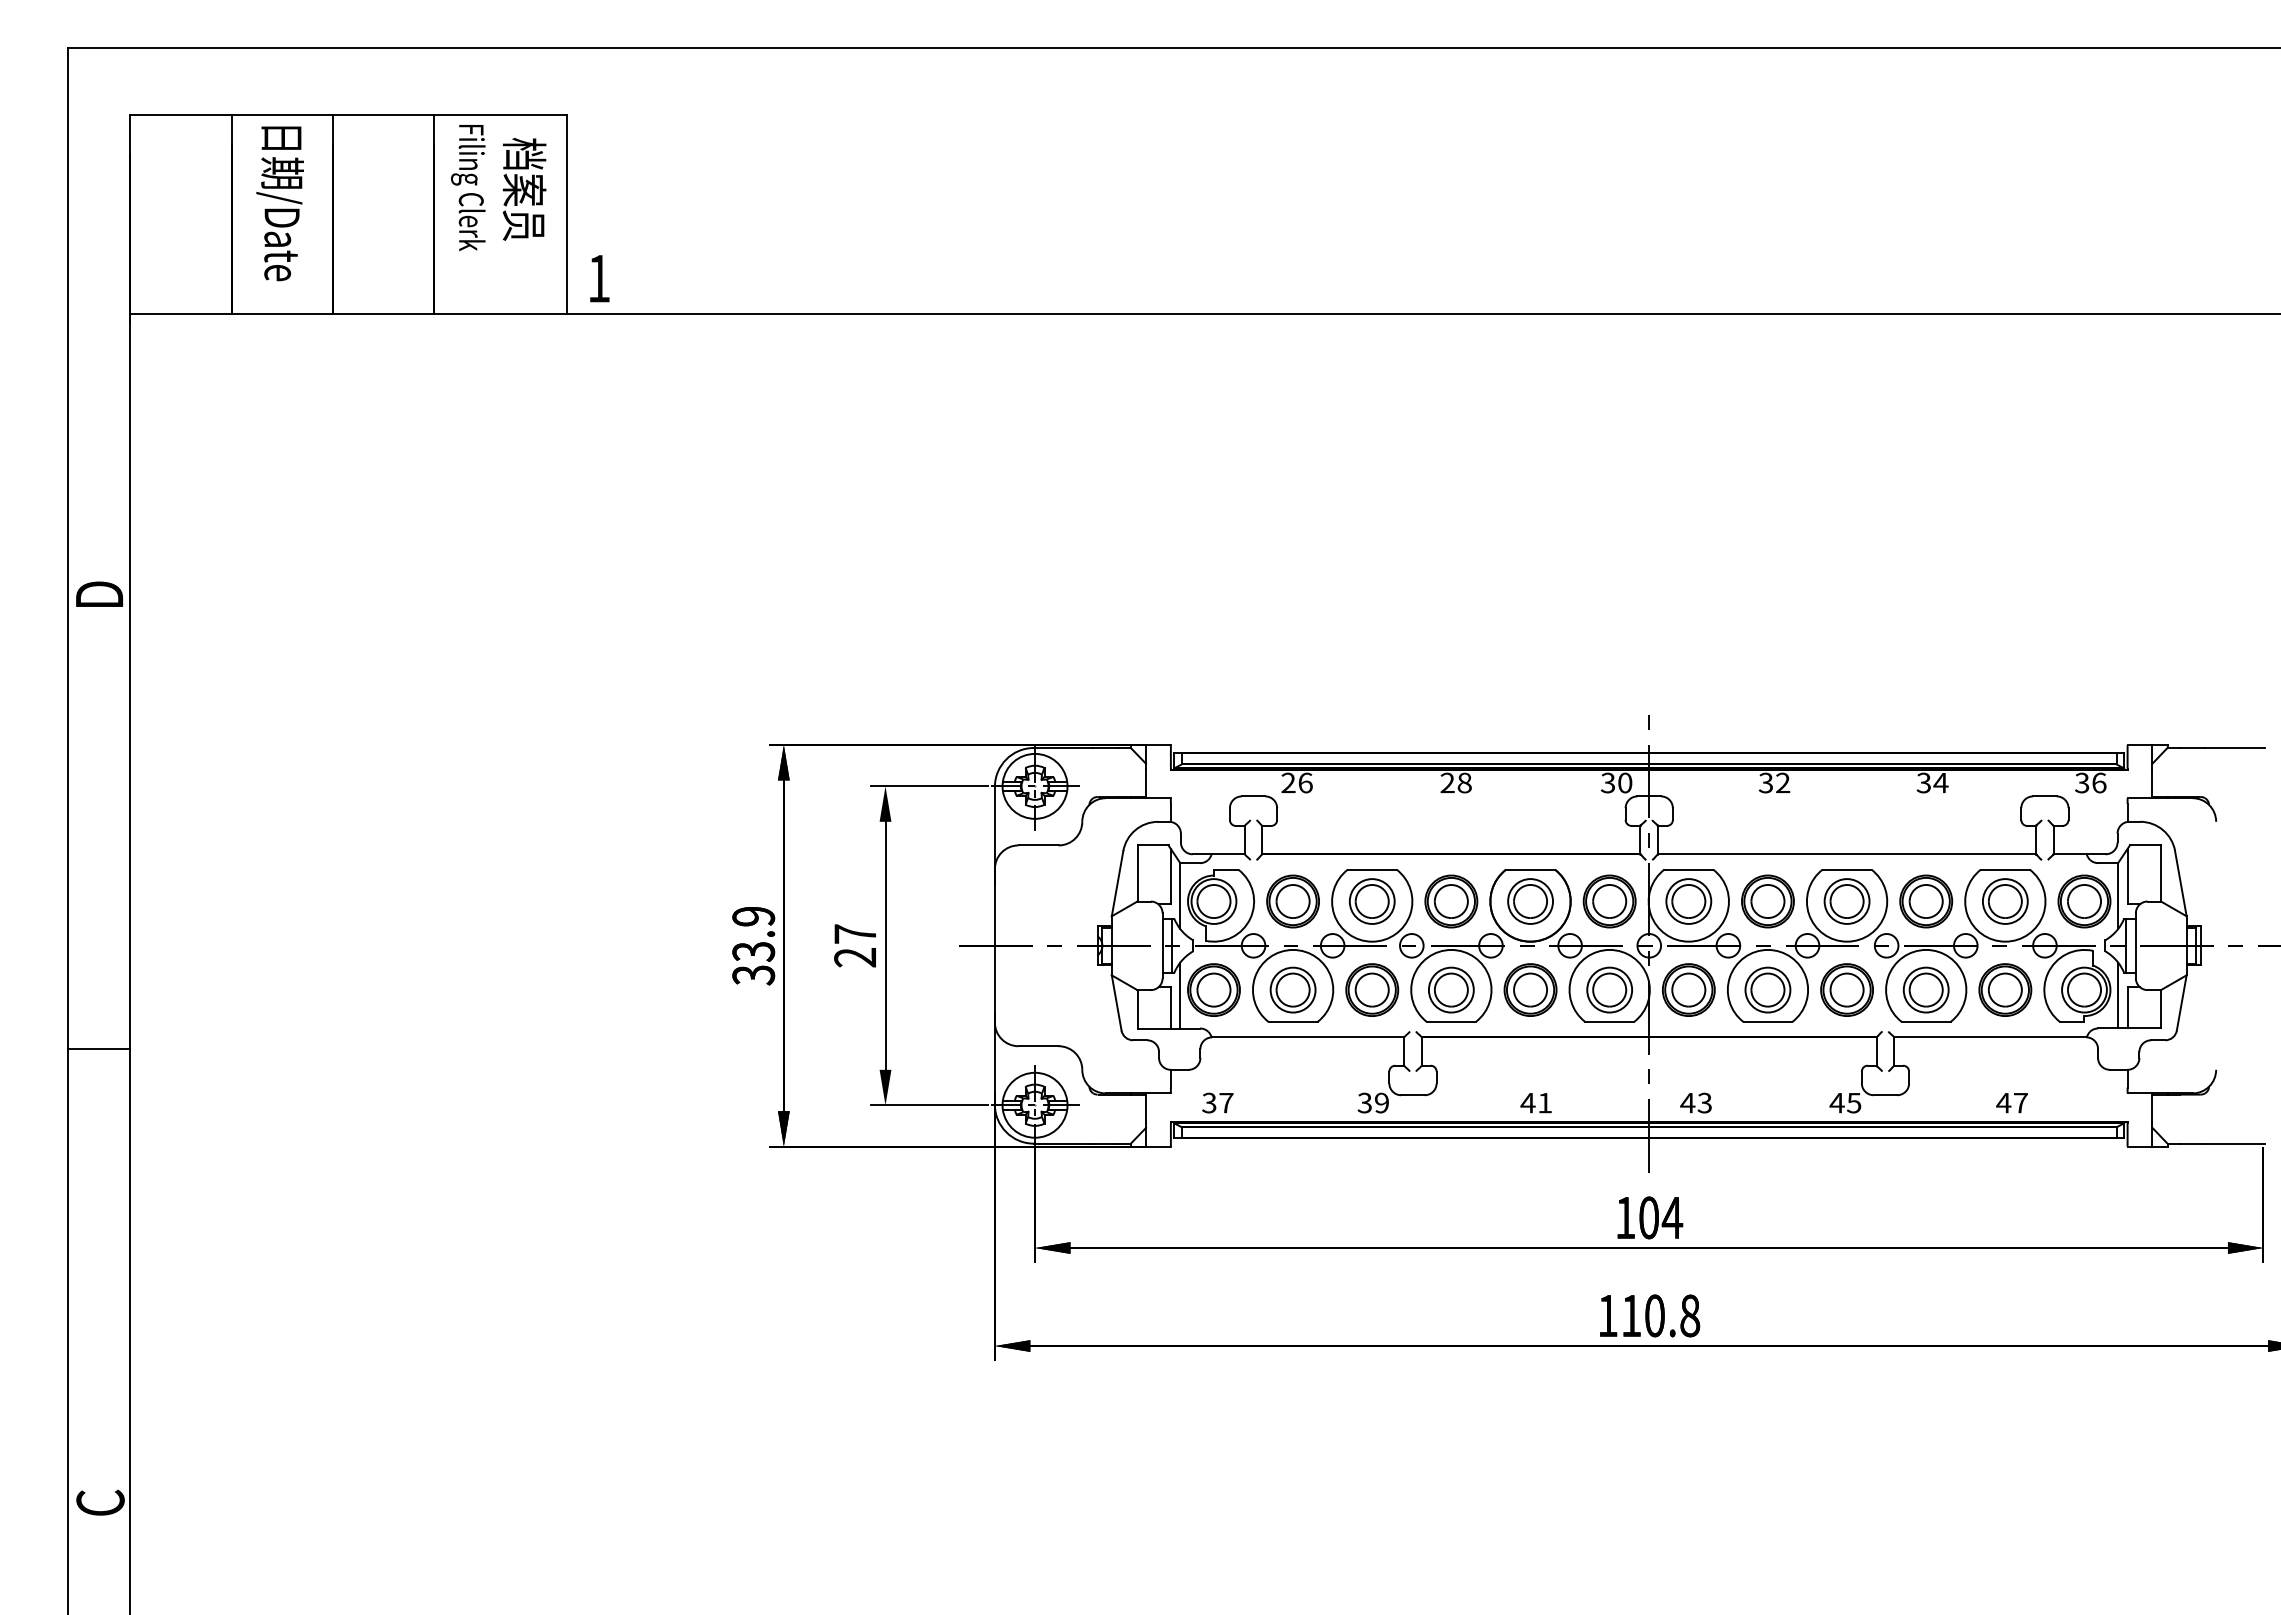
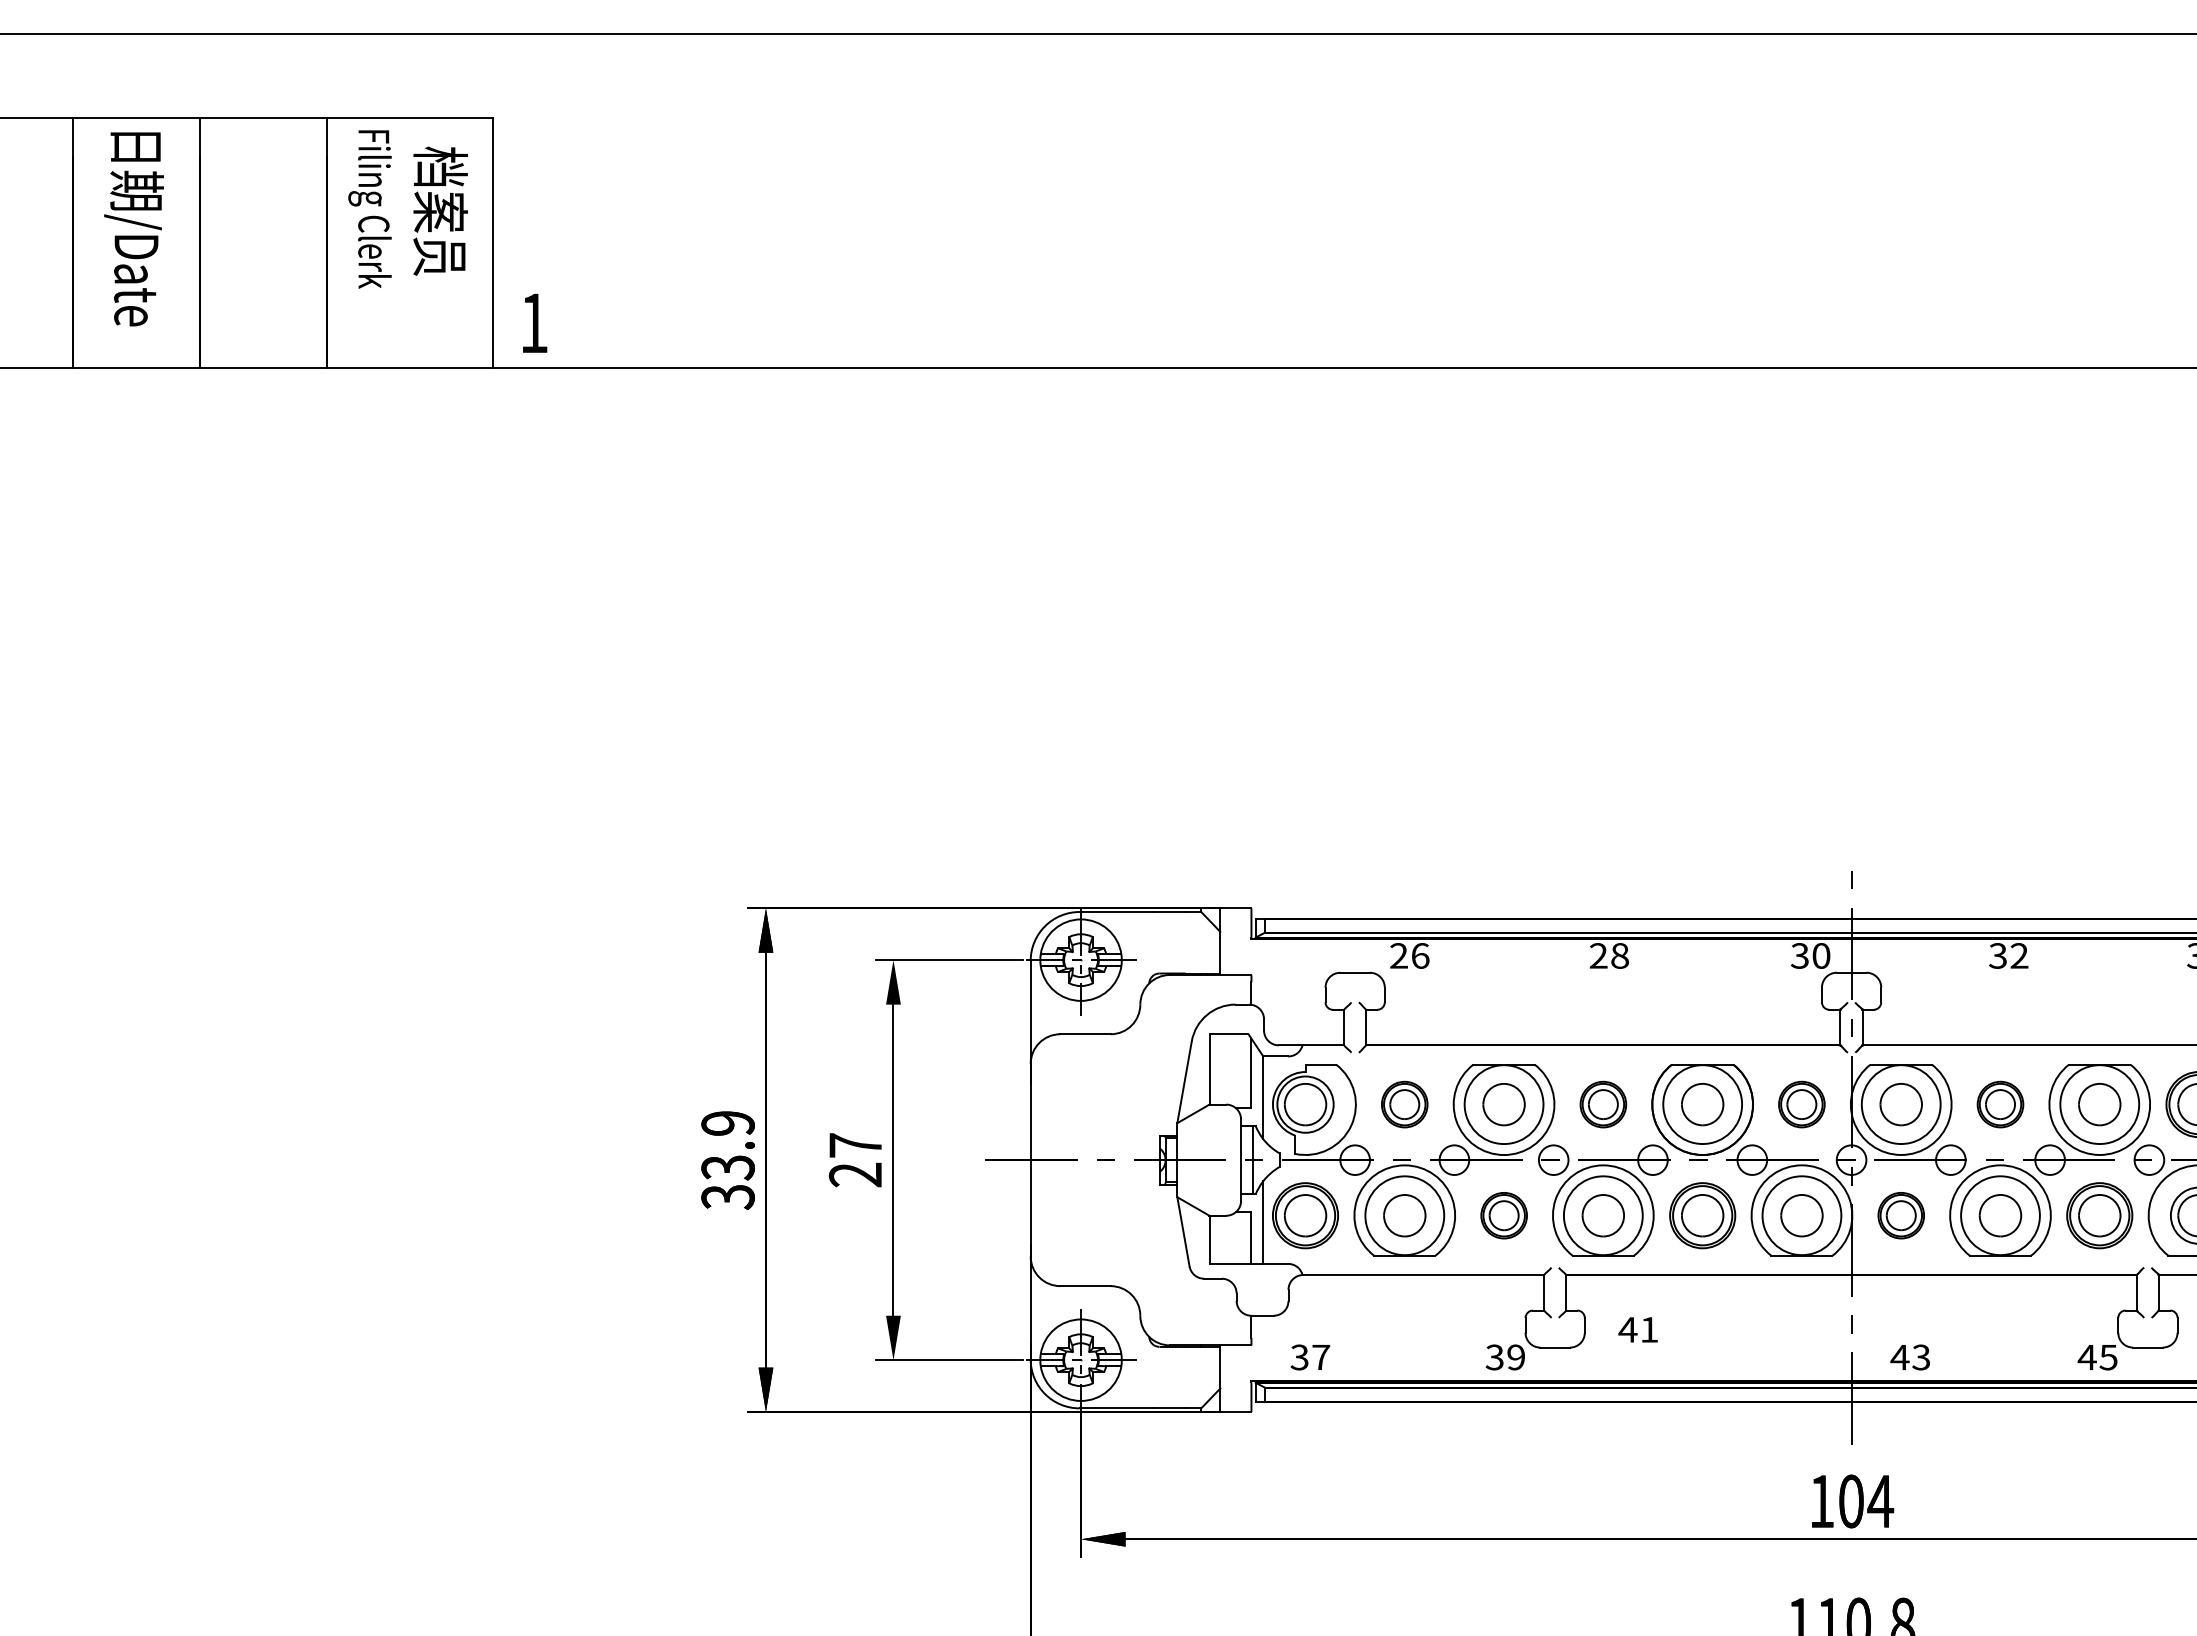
part: (1292, 901) -> (1404, 1104), size x0.7
circle: (1371, 901) -> (1503, 1104), size x1.4
part: (1451, 901) -> (1603, 1104), size x0.7
circle: (1530, 901) -> (1702, 1104), size x1.4
part: (1609, 901) -> (1801, 1104), size x0.7
circle: (1688, 901) -> (1900, 1104), size x1.4
part: (1767, 901) -> (1999, 1104), size x0.7
circle: (1846, 901) -> (2099, 1104), size x1.4
circle: (1292, 989) -> (1404, 1214), size x1.4
part: (1372, 989) -> (1504, 1214), size x0.7
circle: (1450, 989) -> (1602, 1214), size x1.4
circle: (1609, 989) -> (1801, 1214), size x1.4
part: (1688, 989) -> (1900, 1214), size x0.7
circle: (1767, 989) -> (1999, 1214), size x1.4
text: (1535, 1103) -> (1637, 1330), moved

